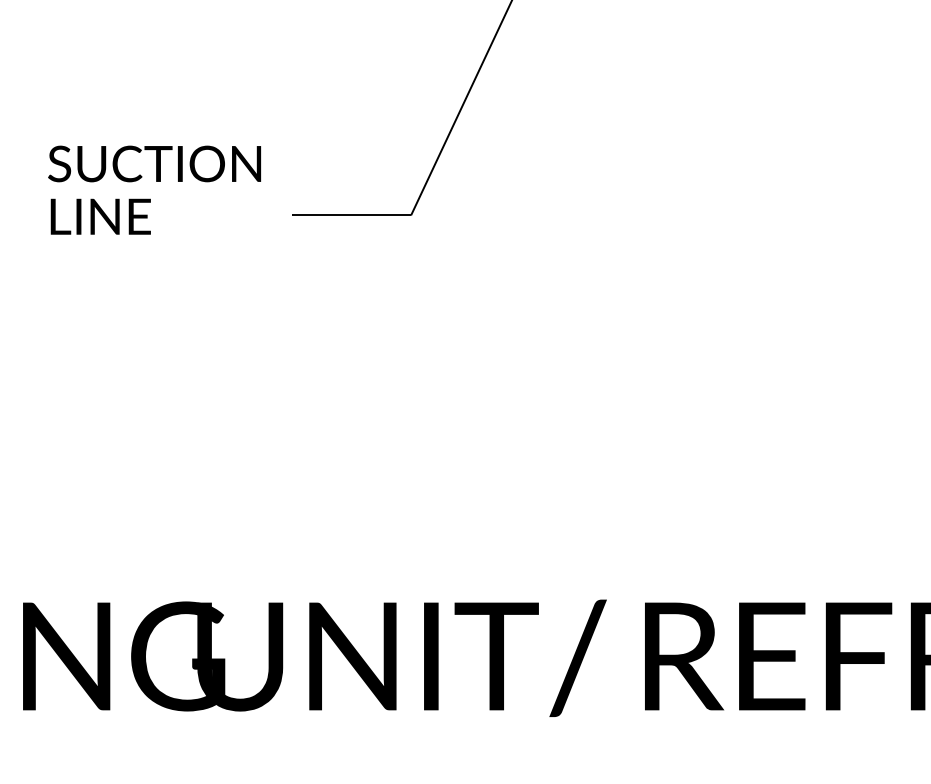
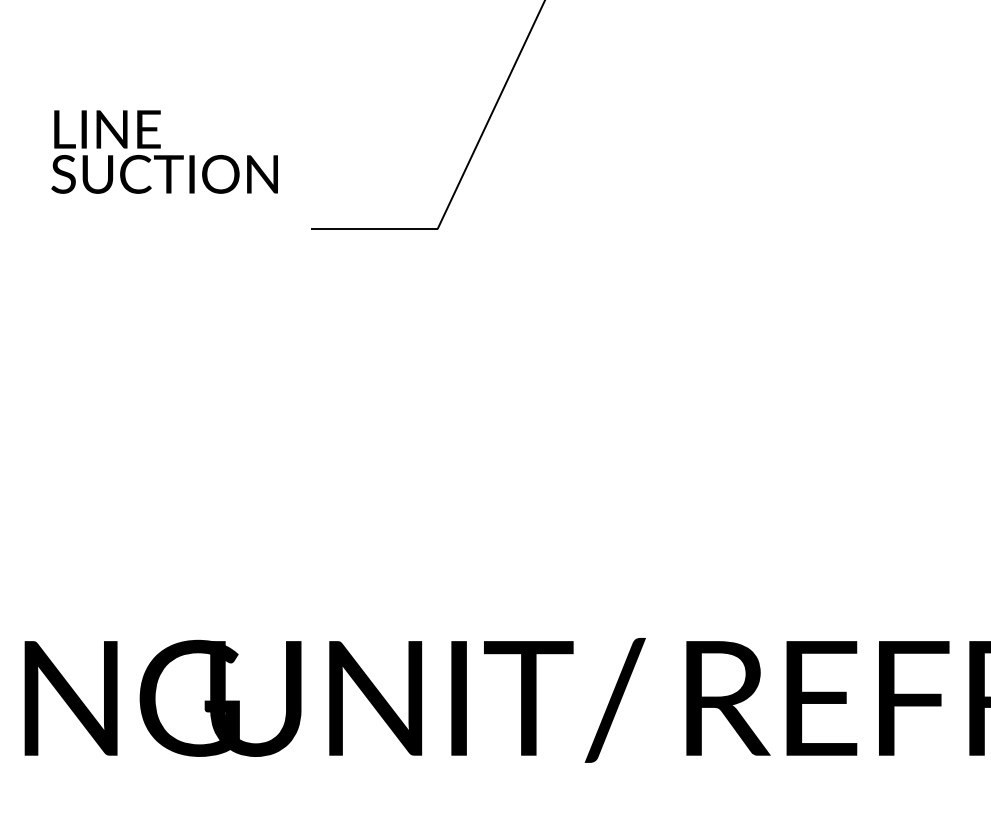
text: (100, 216) -> (107, 129), moved

